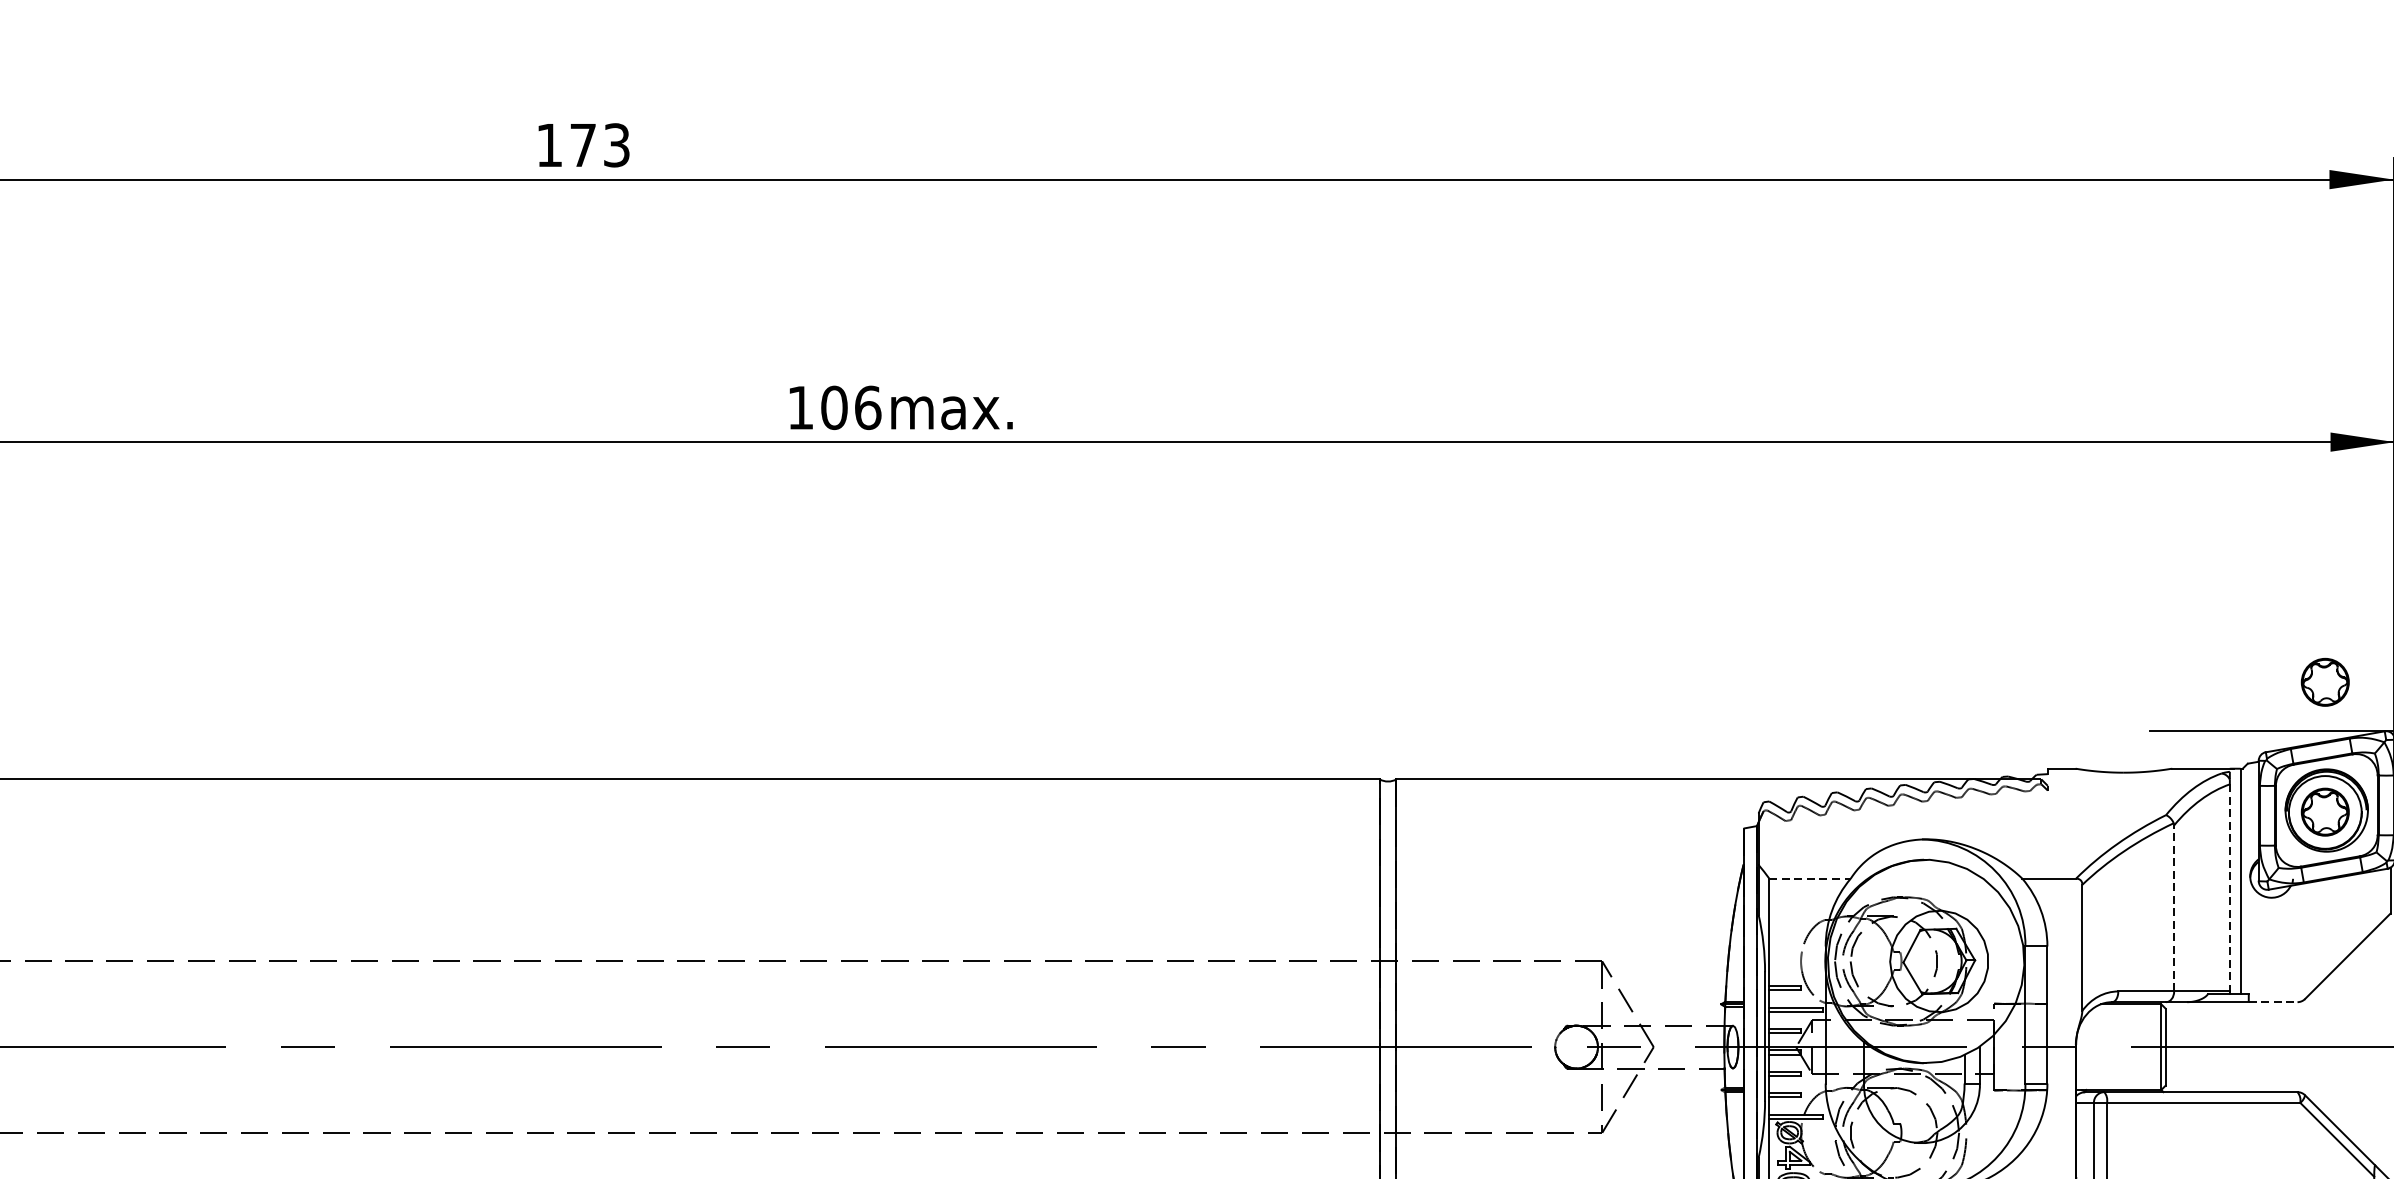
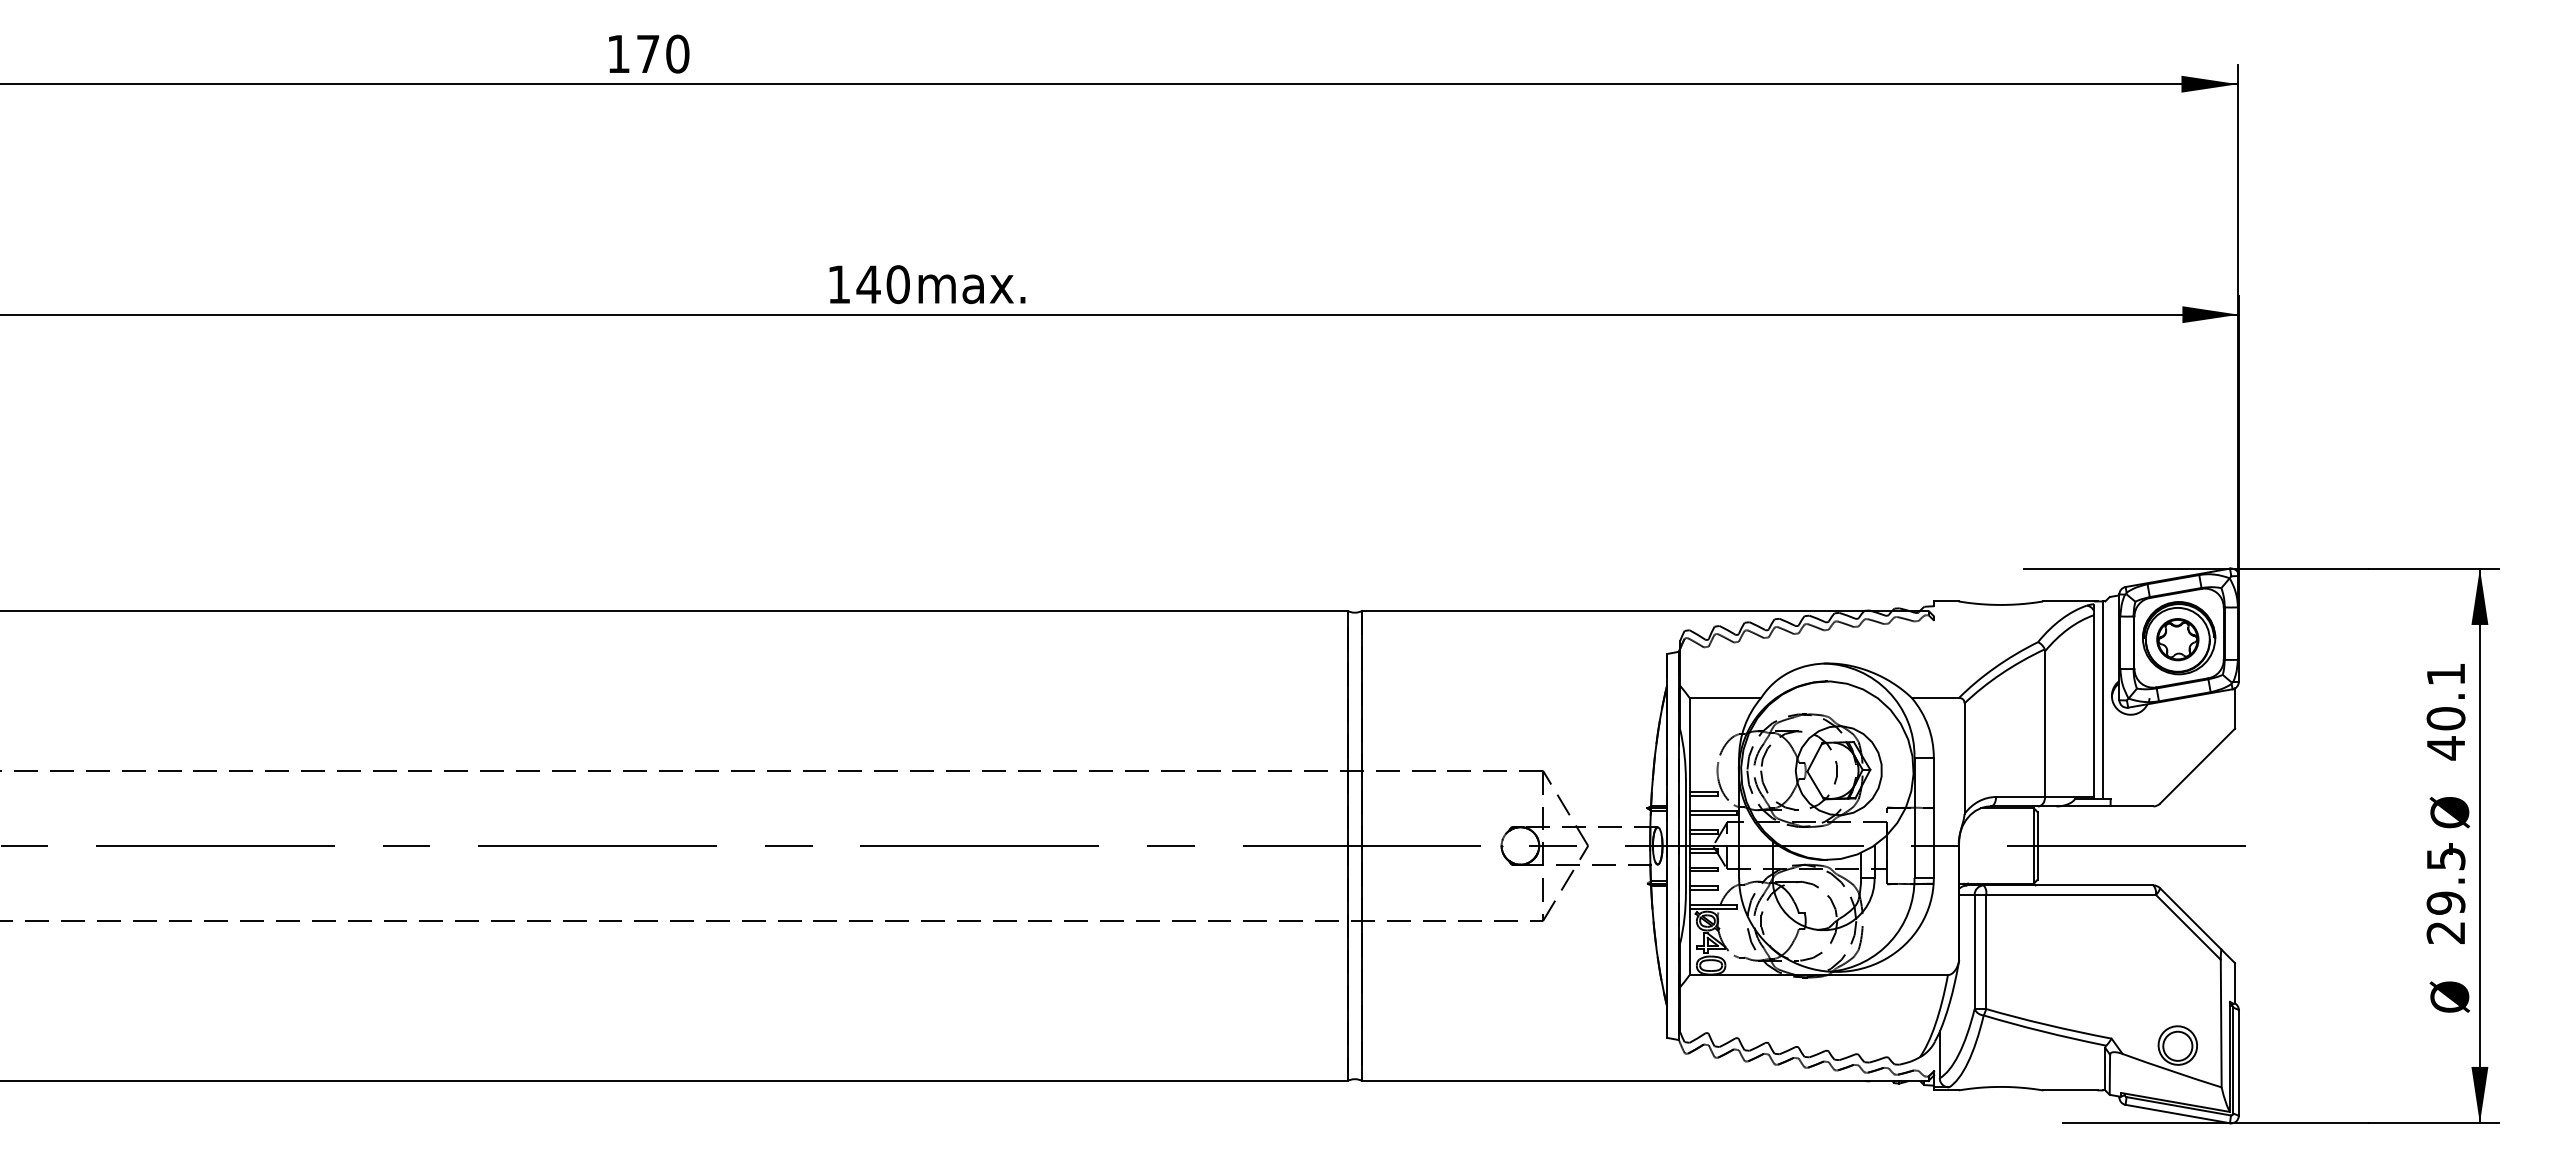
text: (616, 144) -> (677, 53), 173 -> 170
text: (851, 407) -> (883, 284), 106 -> 140
part: (2324, 682) -> (2177, 525), removed
line: (1810, 879) -> (1725, 698), dashed -> solid
line: (2230, 888) -> (2094, 706), dashed -> solid
line: (2174, 908) -> (2045, 724), dashed -> solid
line: (2273, 1002) -> (2132, 806), dashed -> solid

